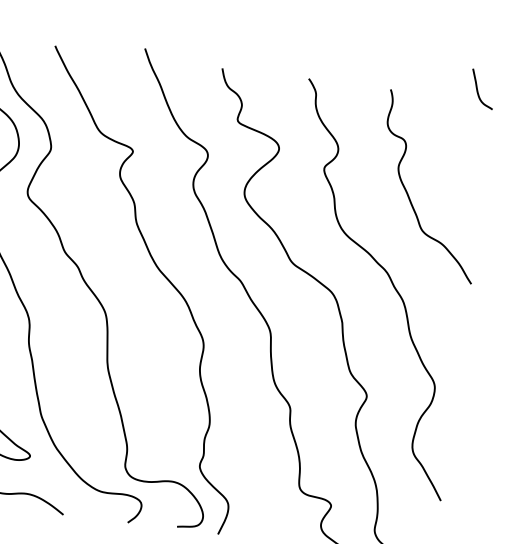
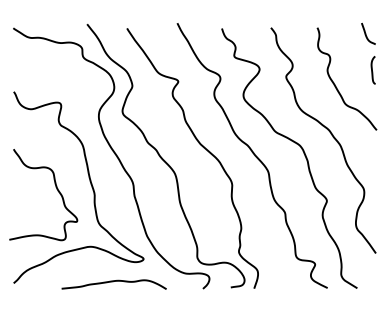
curve: (478, 88) -> (366, 33), moved
curve: (477, 177) -> (372, 70), added

